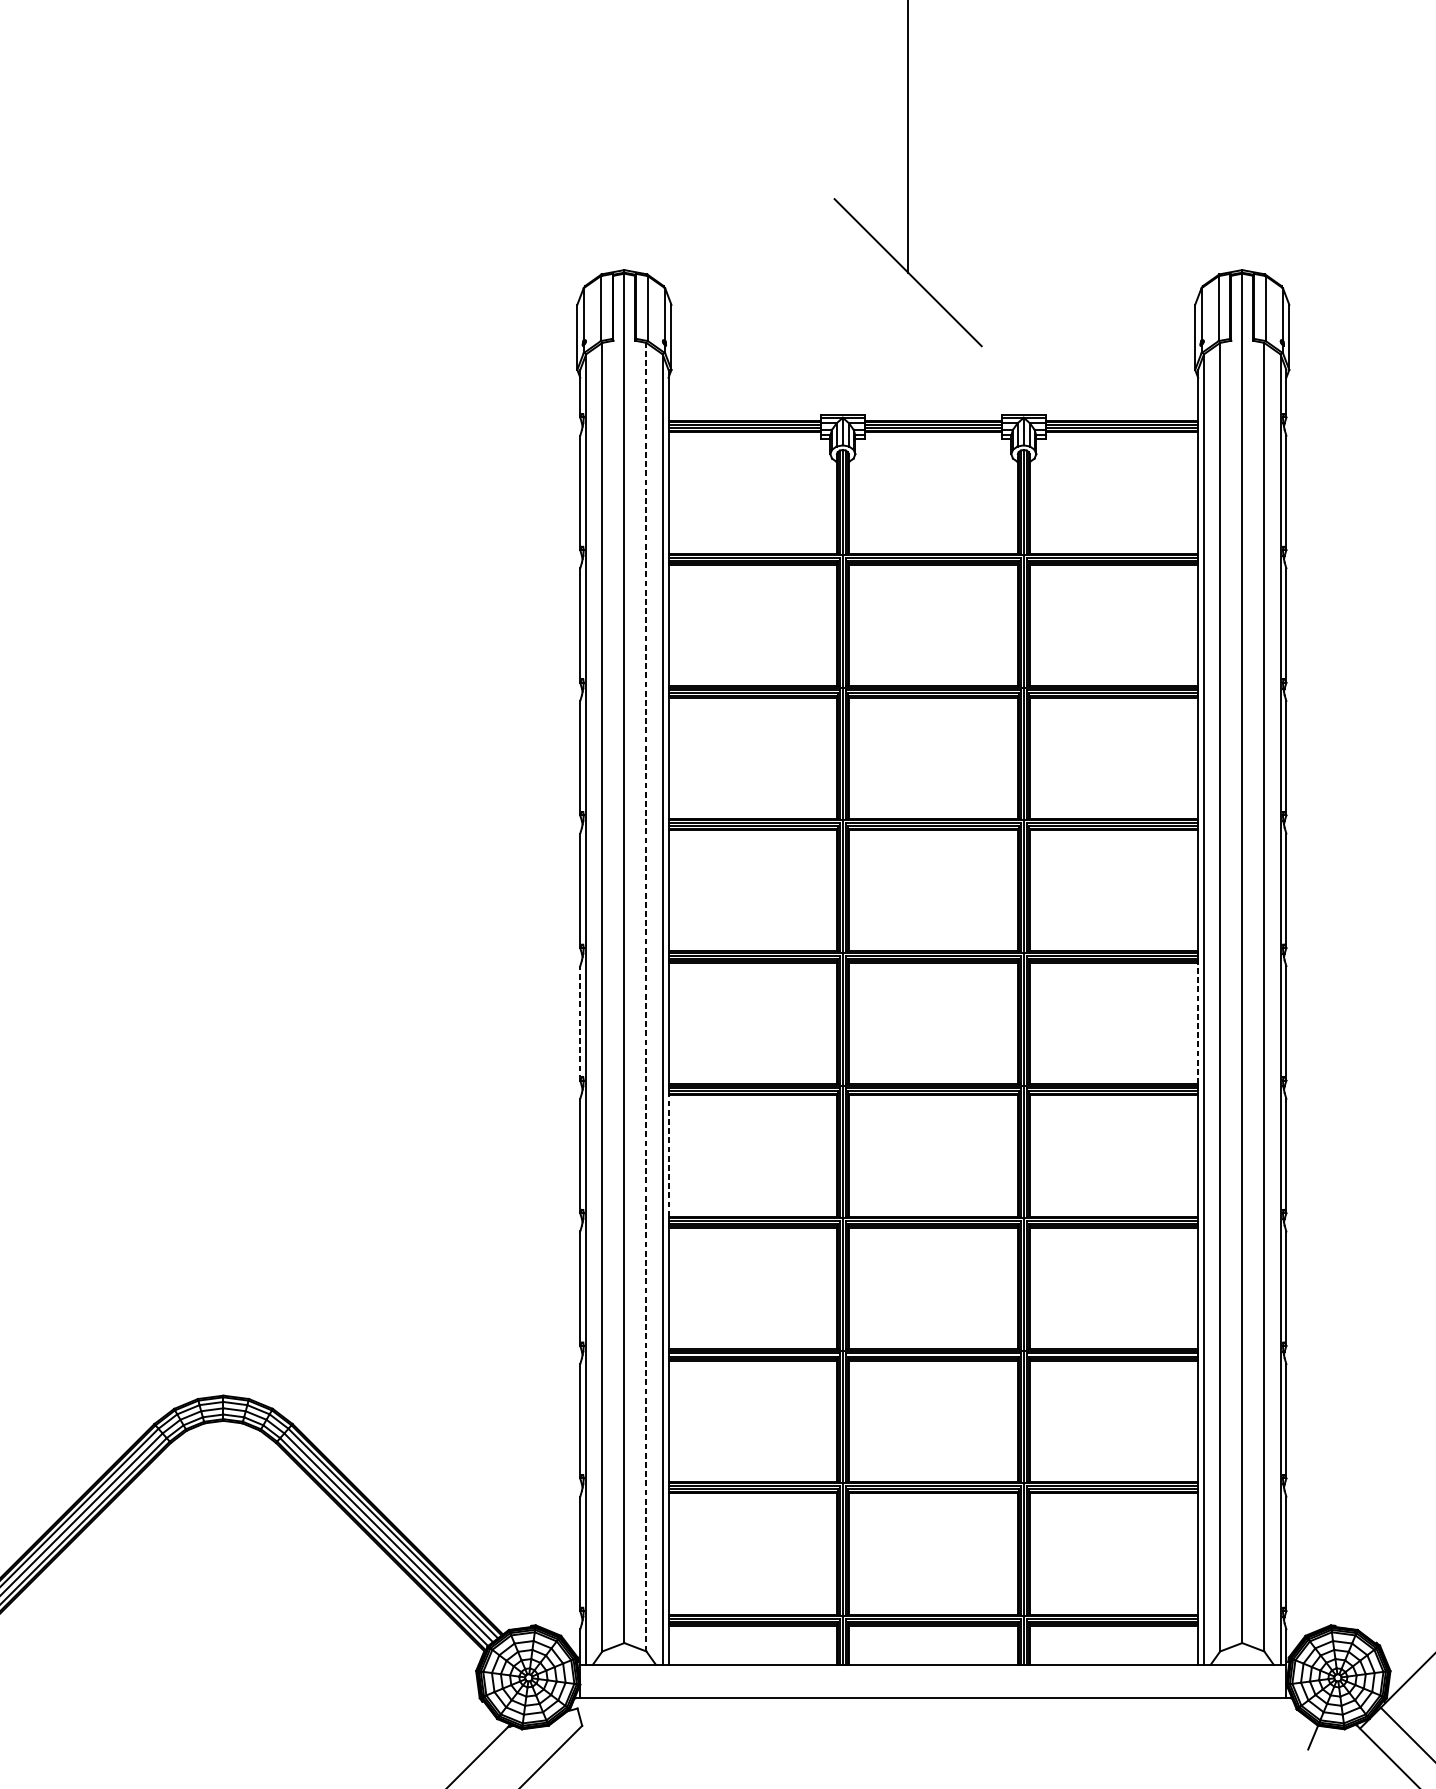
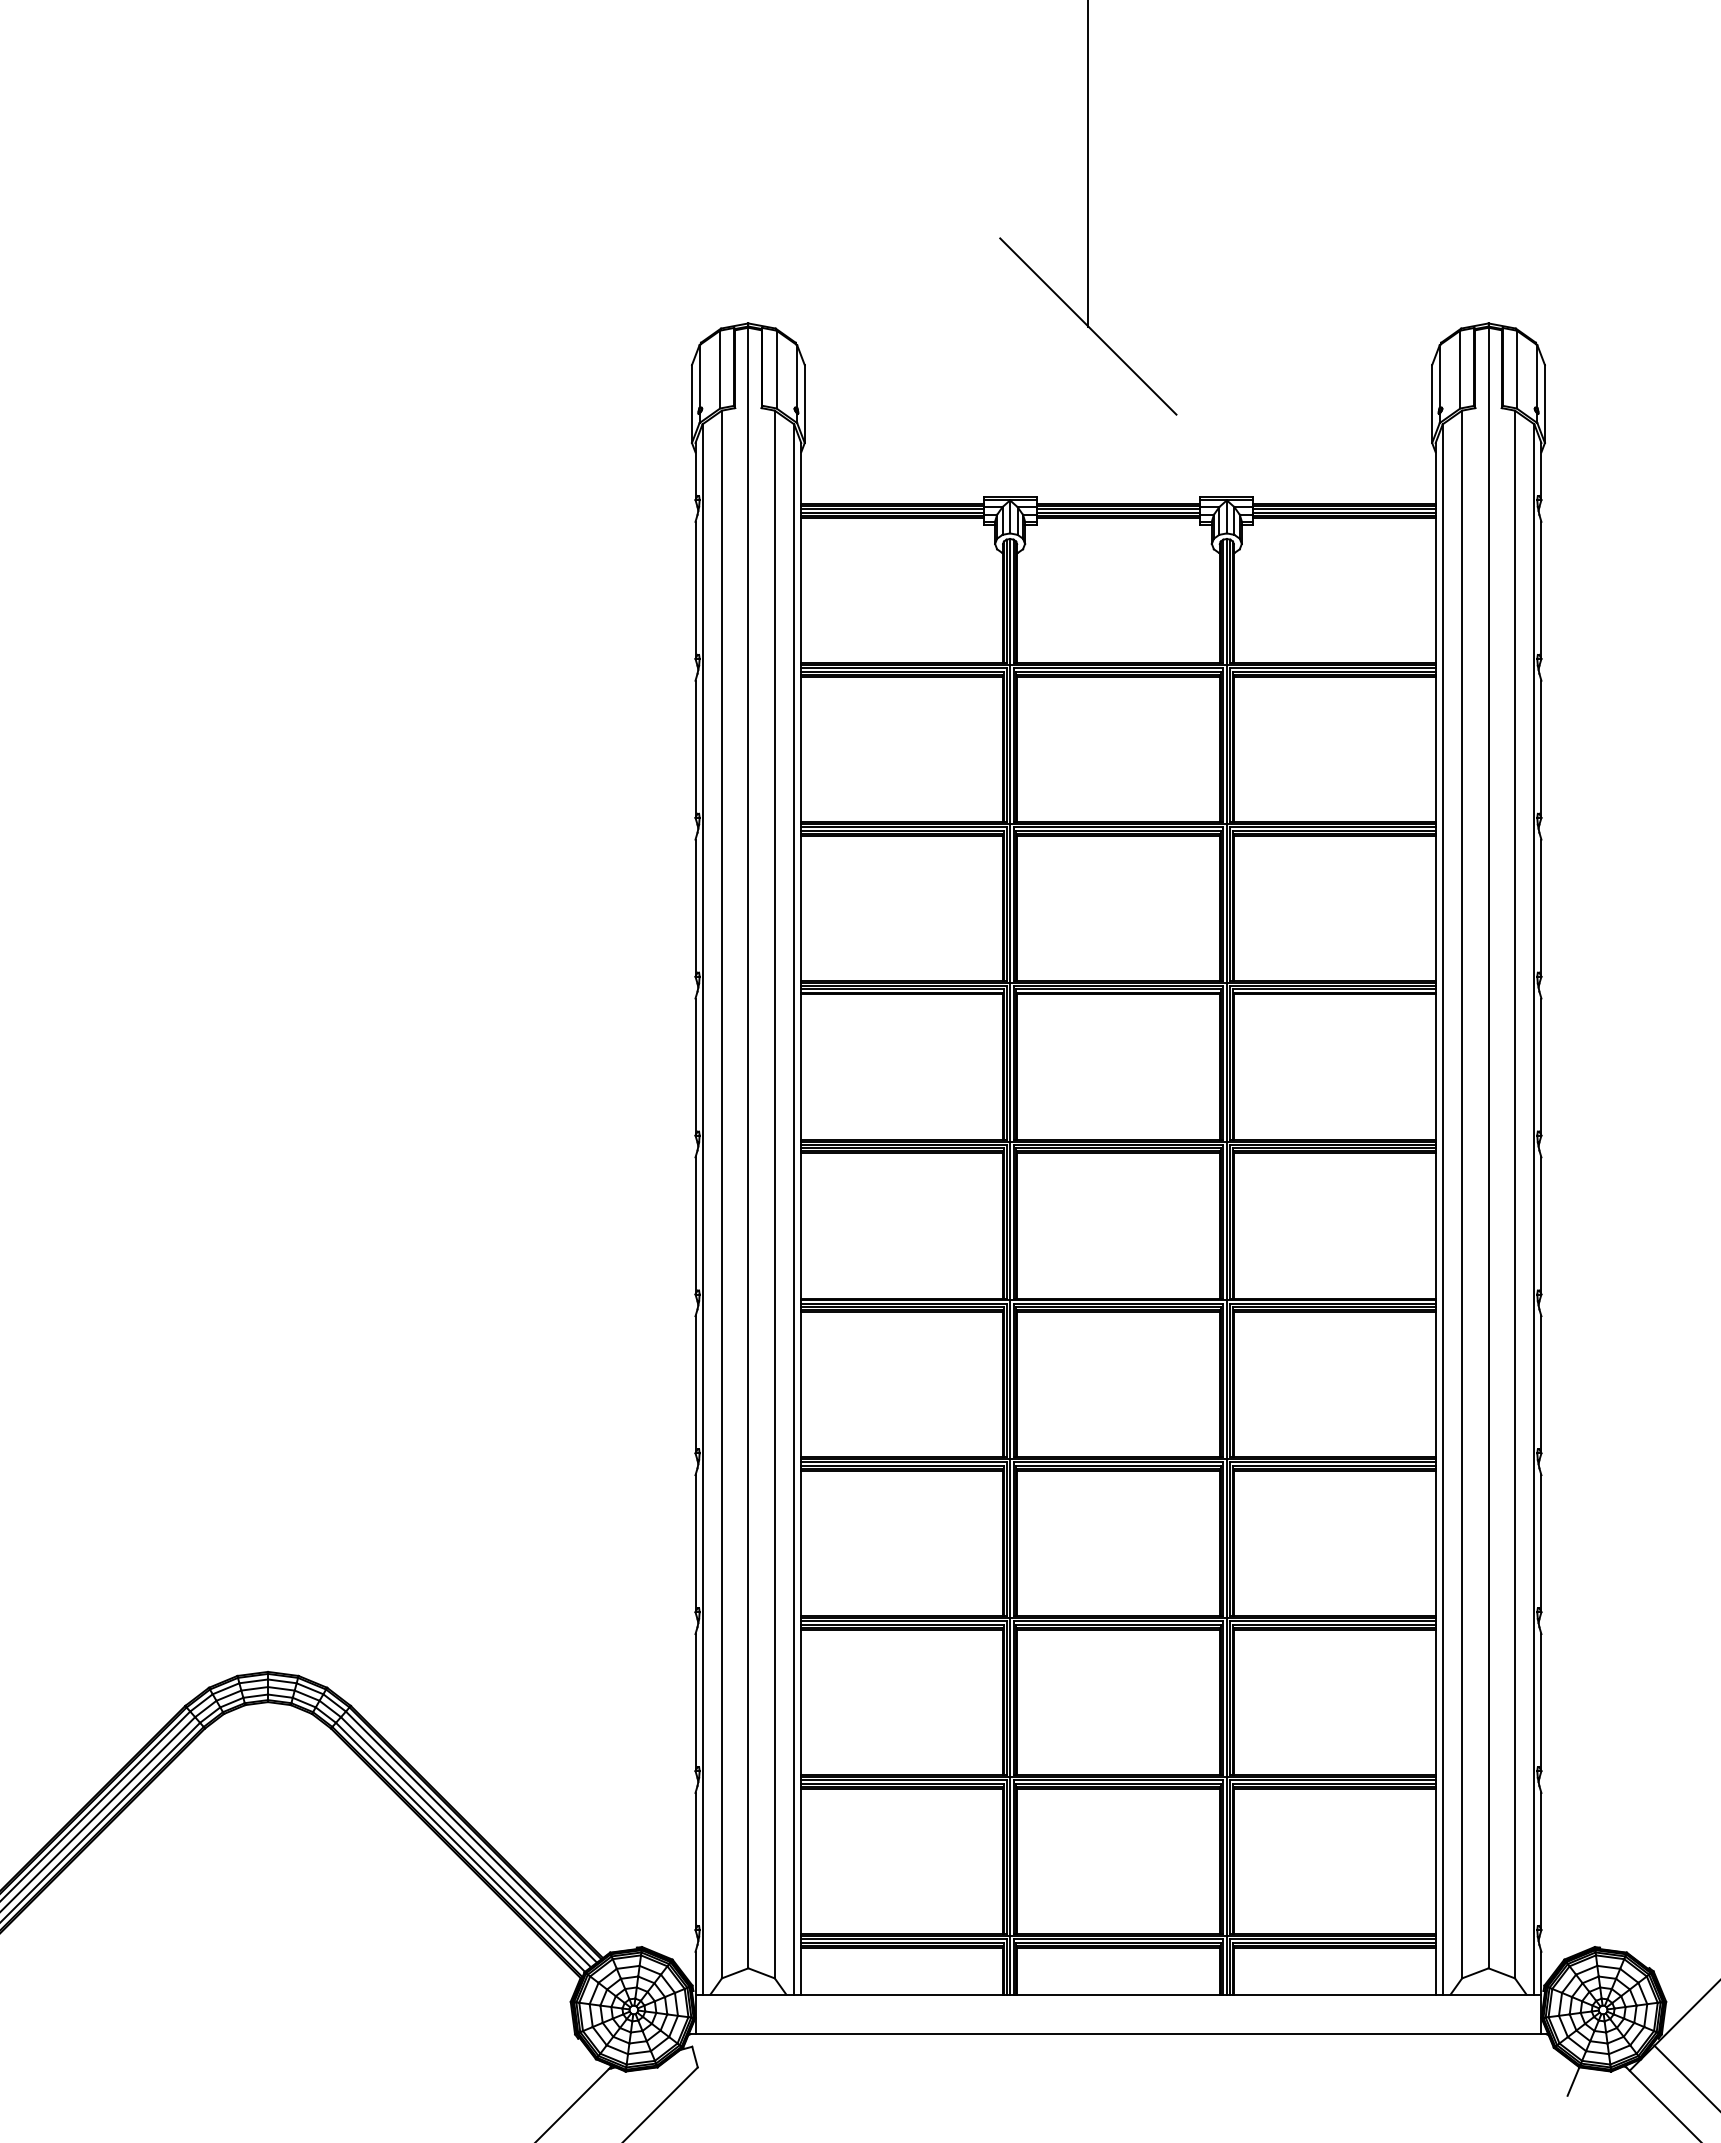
line: (646, 997) -> (774, 1194), dashed -> solid
line: (580, 1023) -> (695, 1225), dashed -> solid
line: (1197, 1023) -> (1435, 1225), dashed -> solid
line: (668, 1155) -> (801, 1384), dashed -> solid

